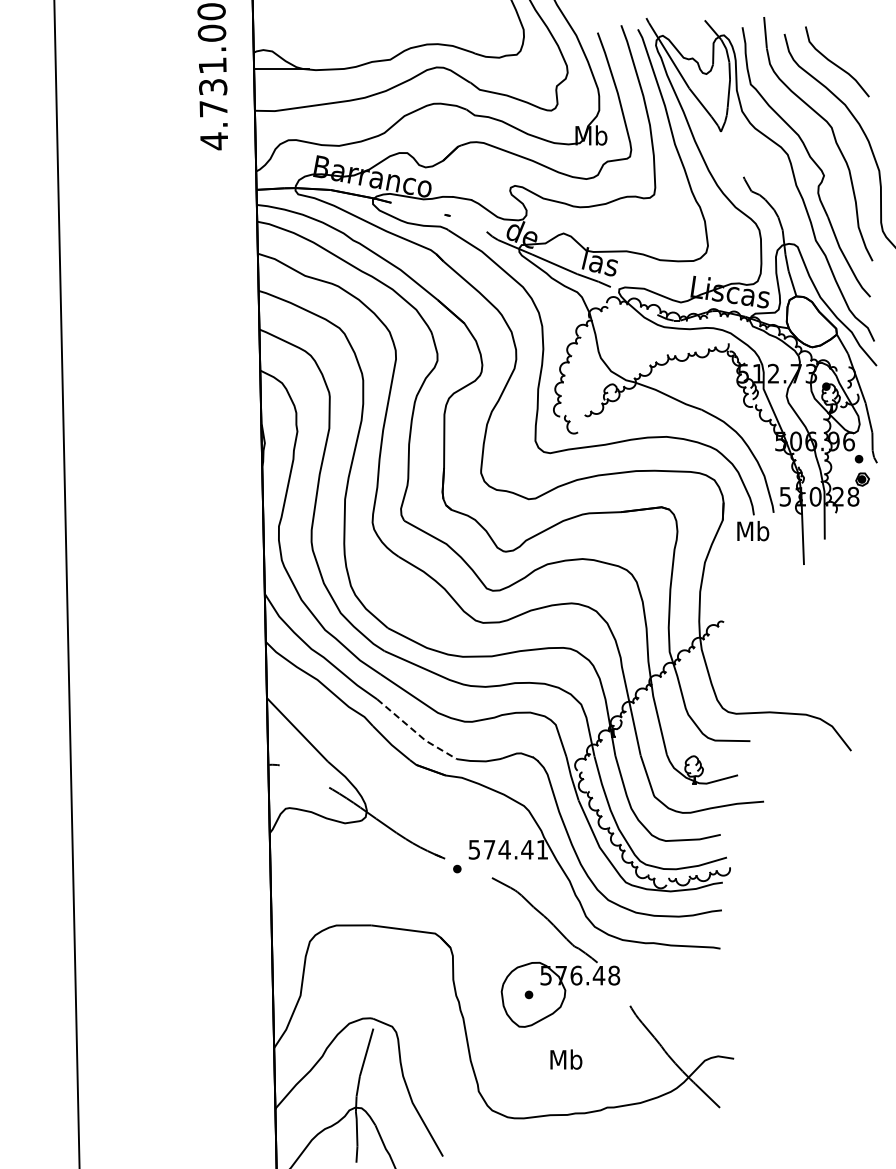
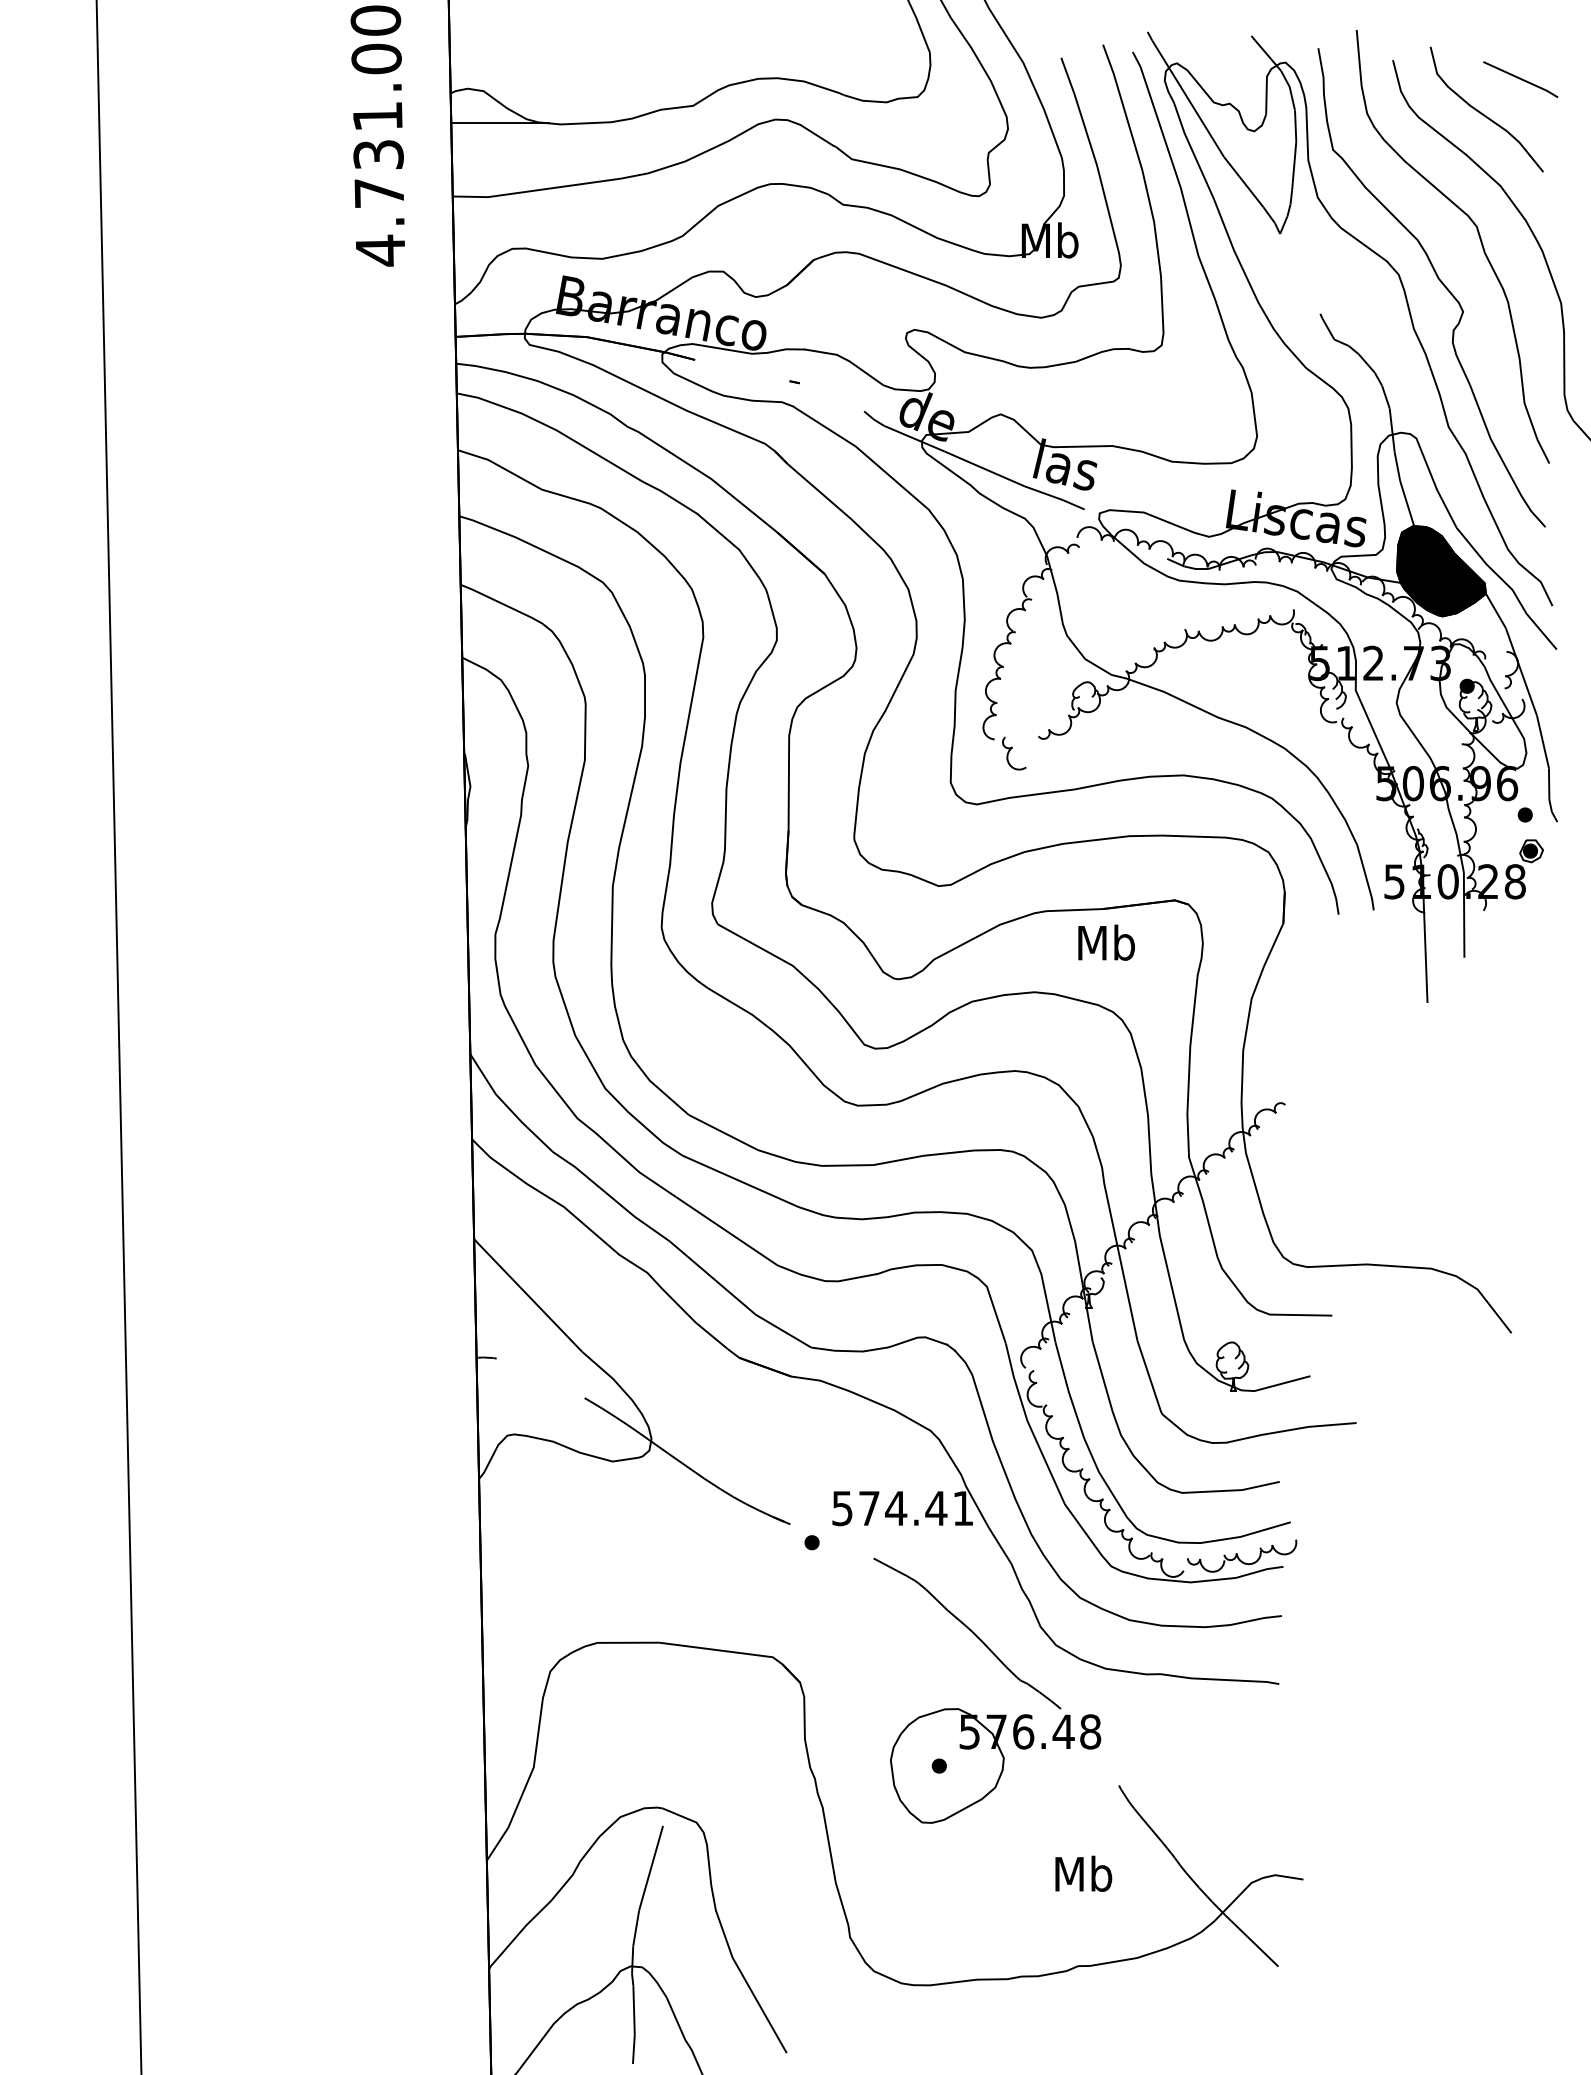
line: (856, 44) -> (1520, 78), added
fill: (811, 321) -> (1440, 570), added
text: (753, 531) -> (1107, 943), moved
line: (415, 732) -> (737, 1300), dashed -> solid
text: (566, 1059) -> (1083, 1873), moved

